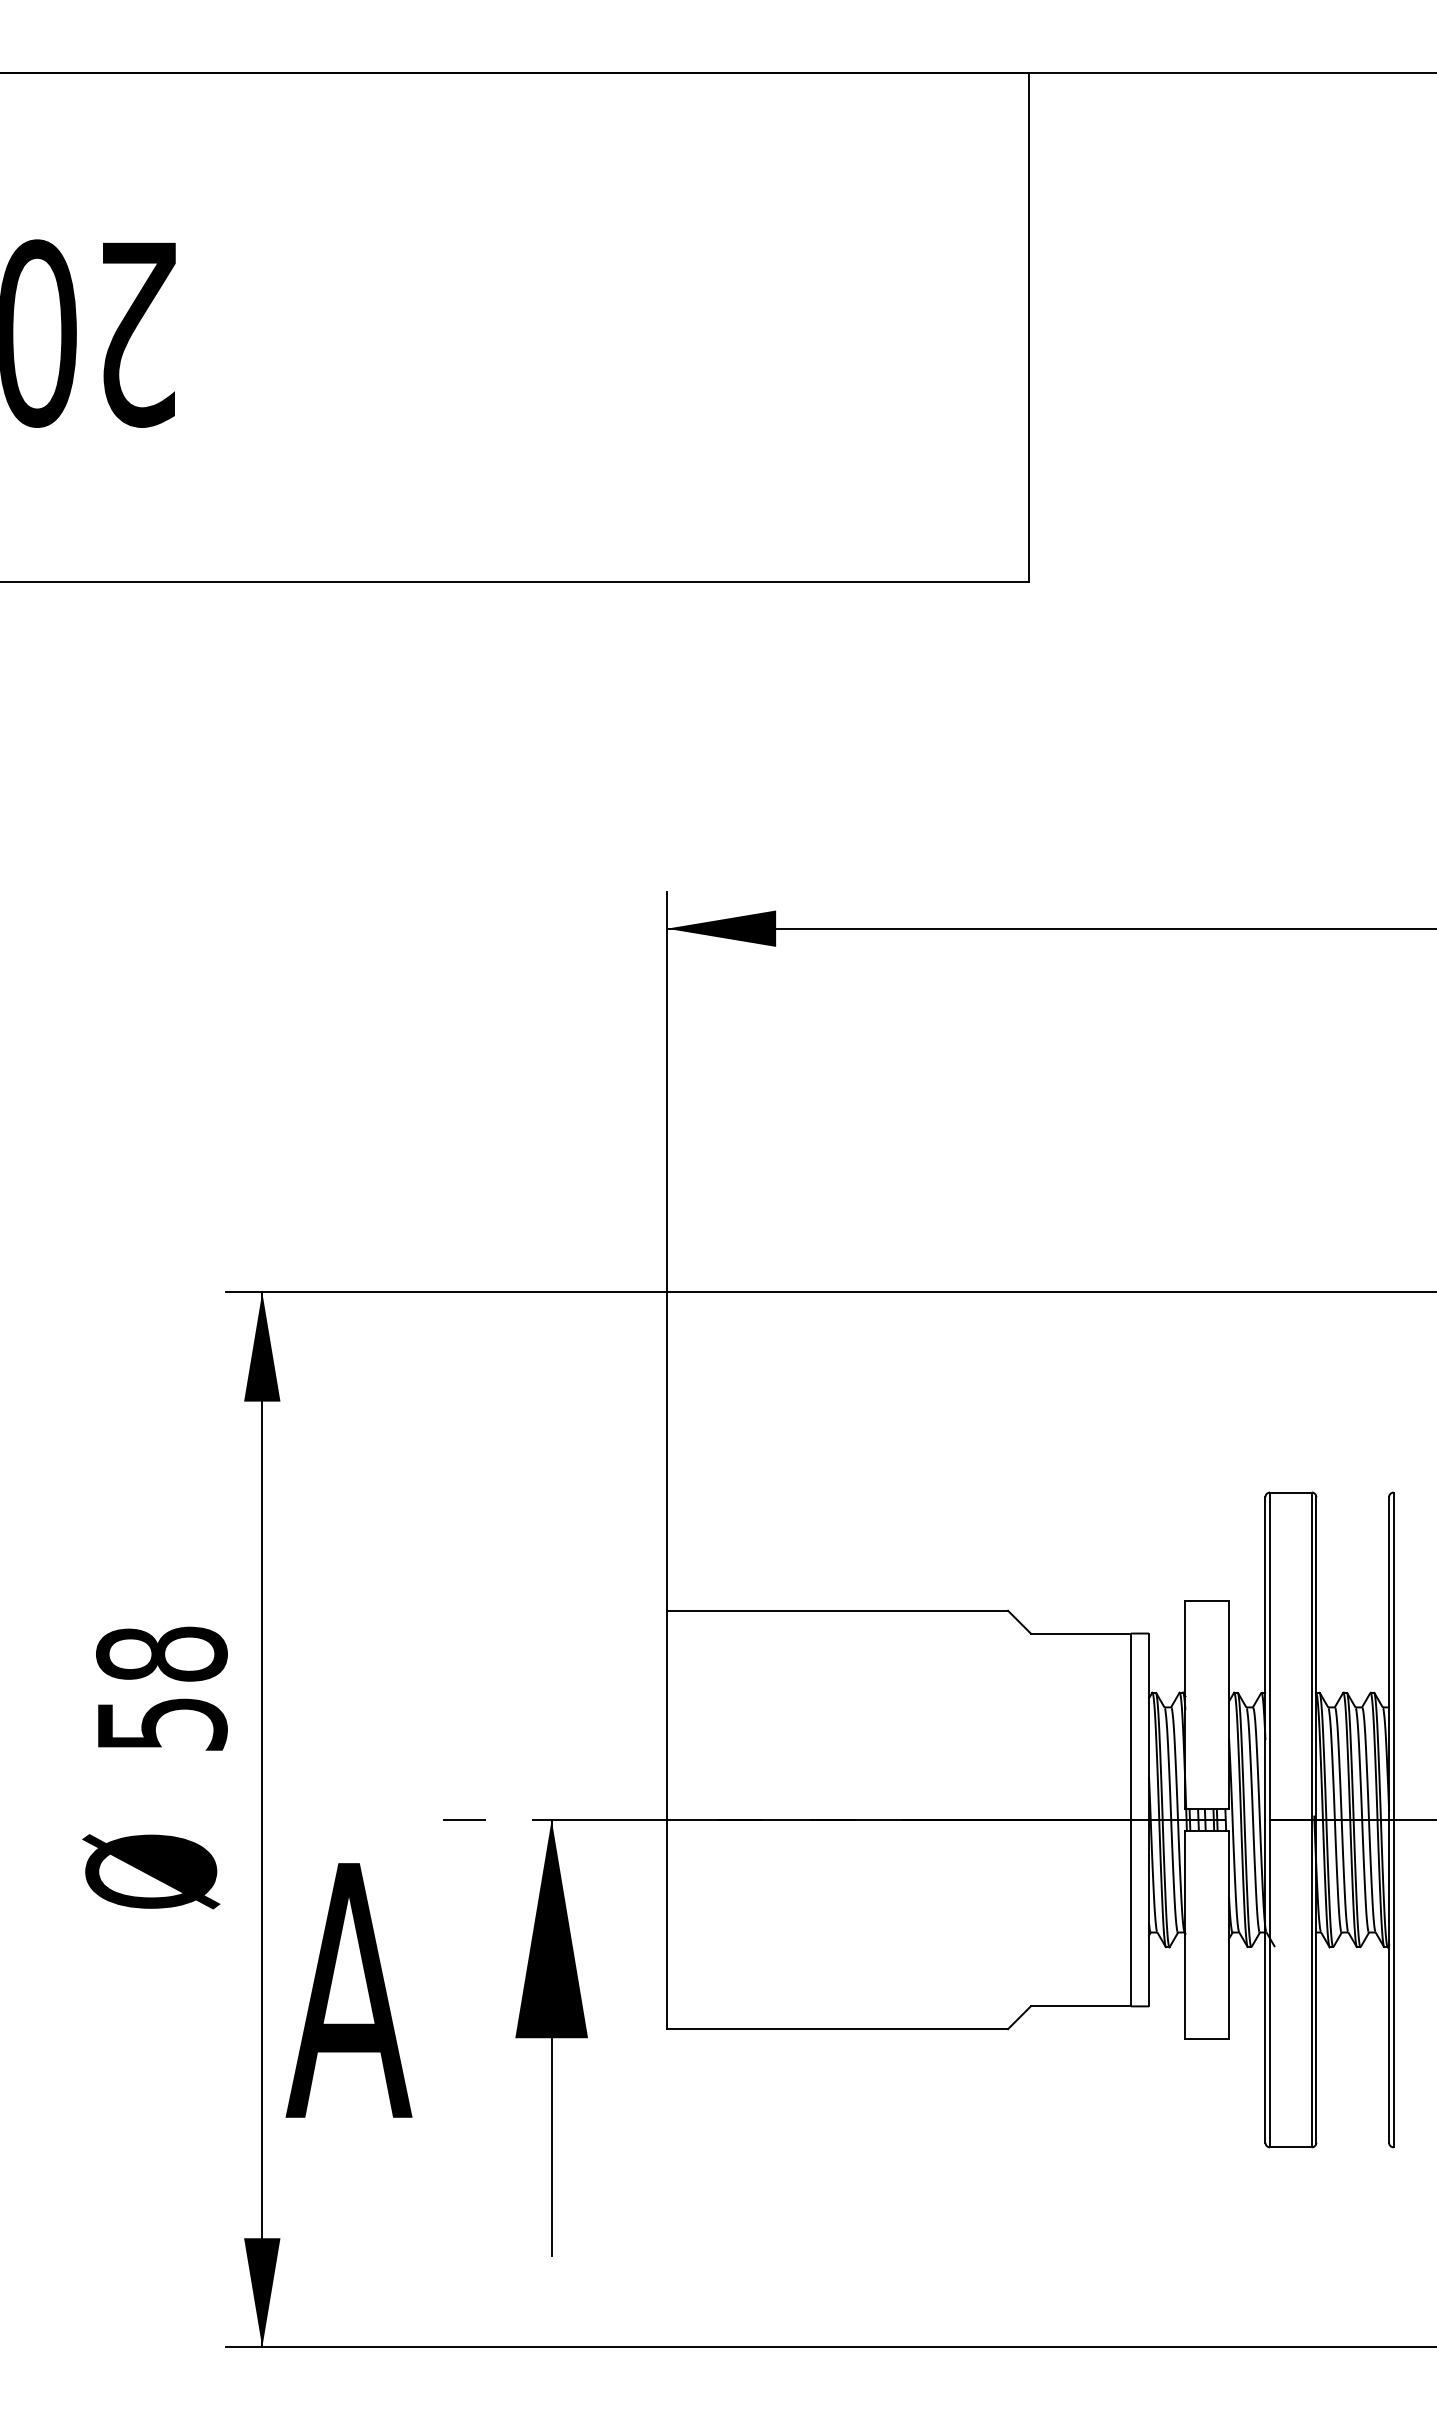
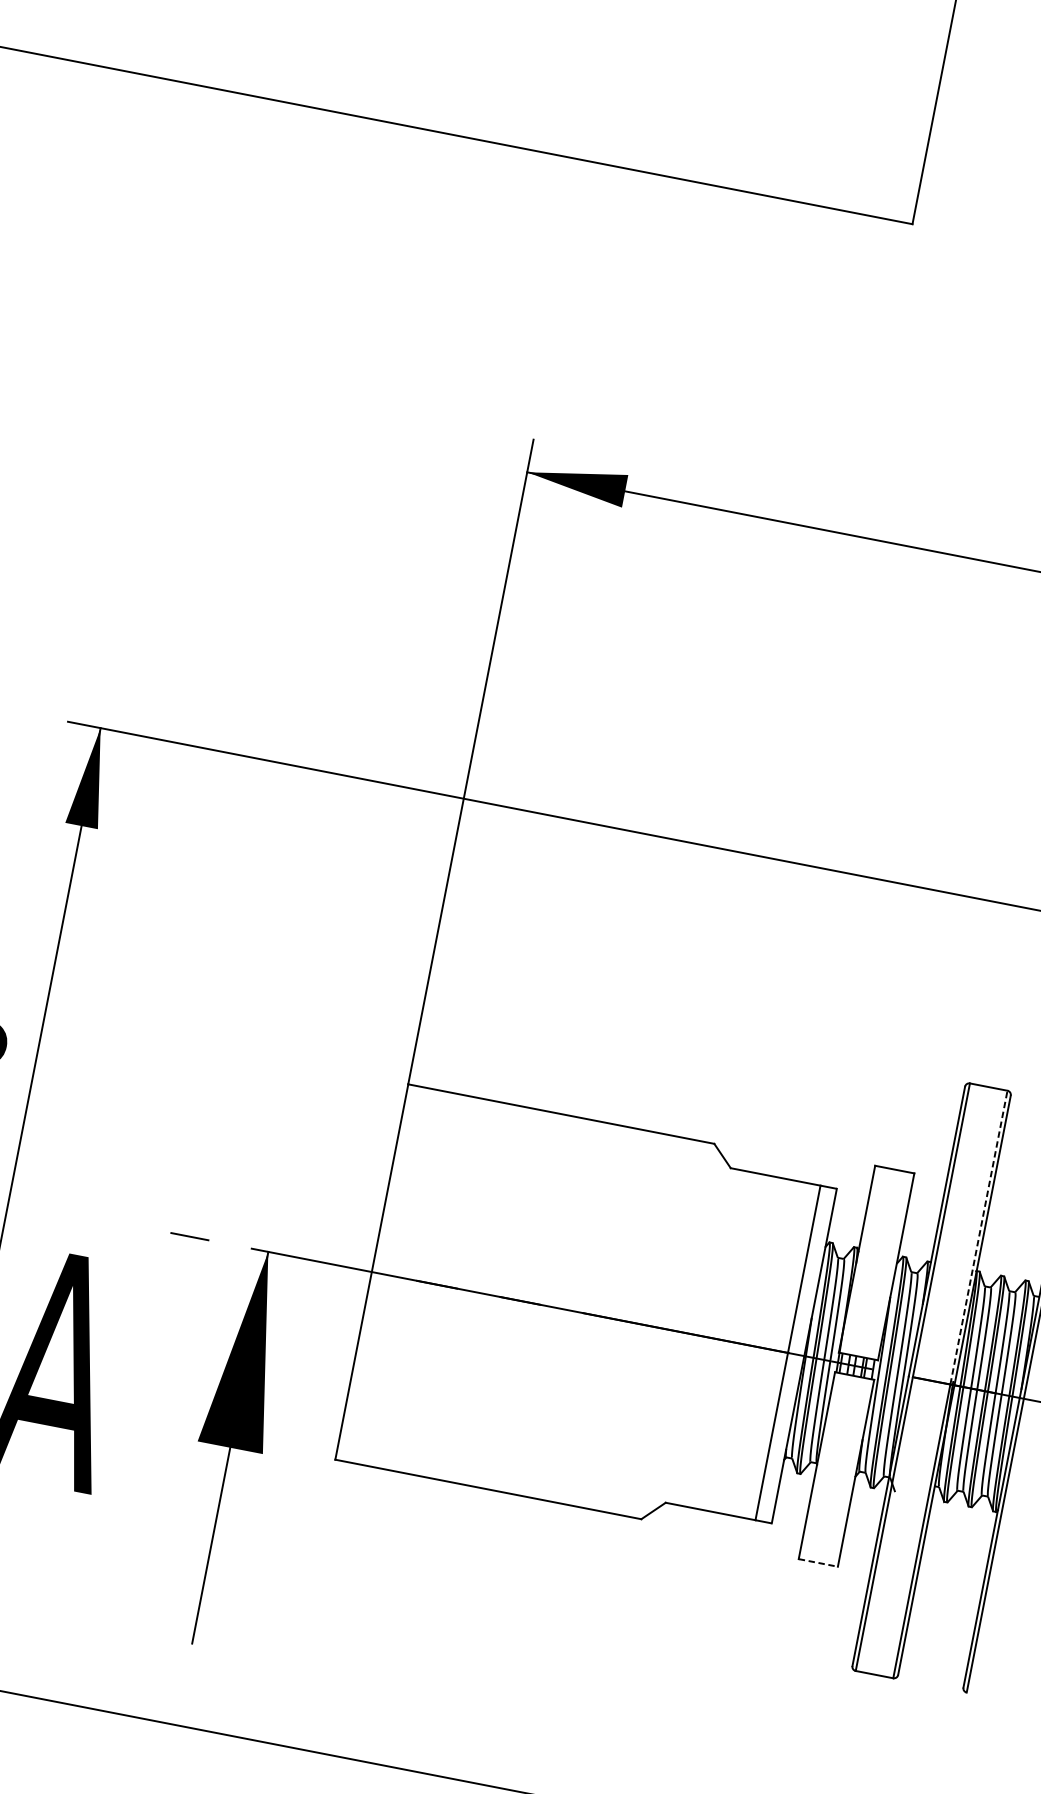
line: (1311, 1656) -> (978, 1237), solid -> dashed
line: (1207, 2039) -> (818, 1563), solid -> dashed

